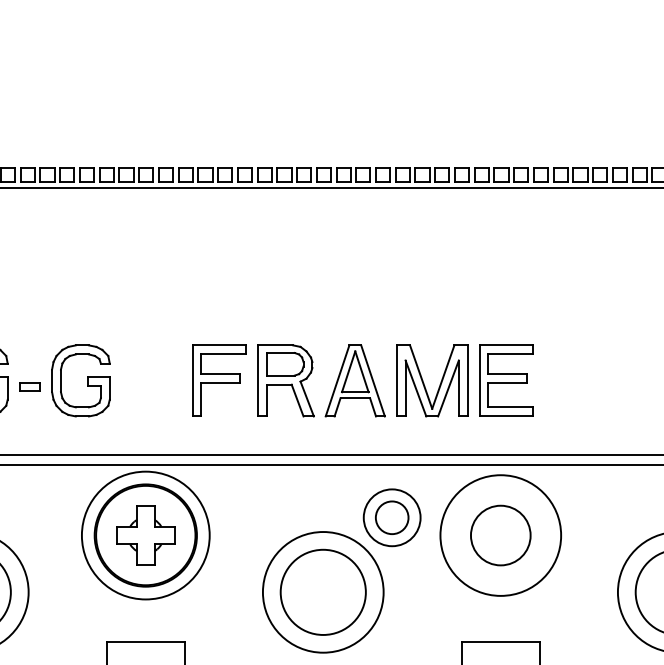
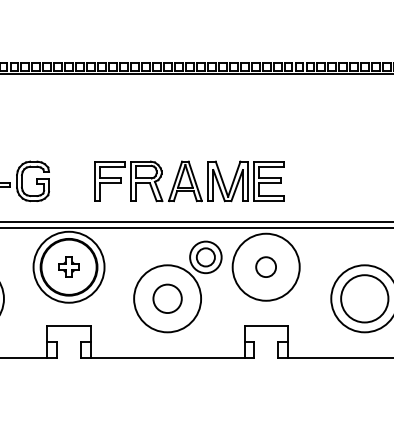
part: (144, 534) -> (68, 266), size x0.6
circle: (499, 534) -> (265, 266), size x0.6
circle: (323, 591) -> (167, 298), size x0.6

